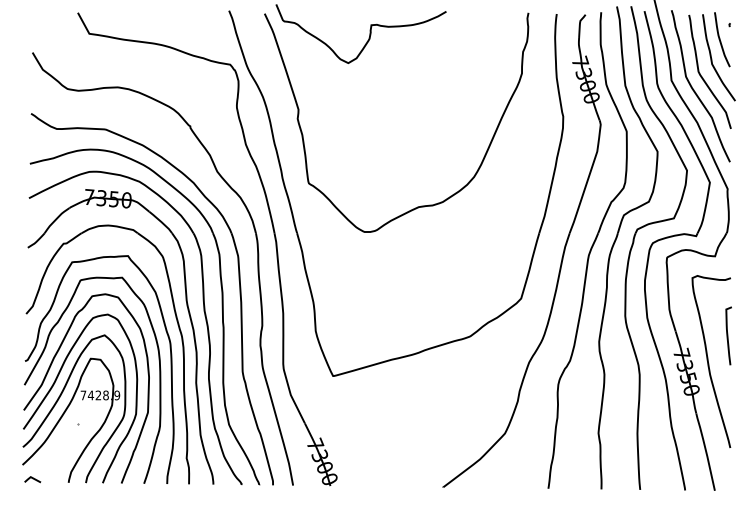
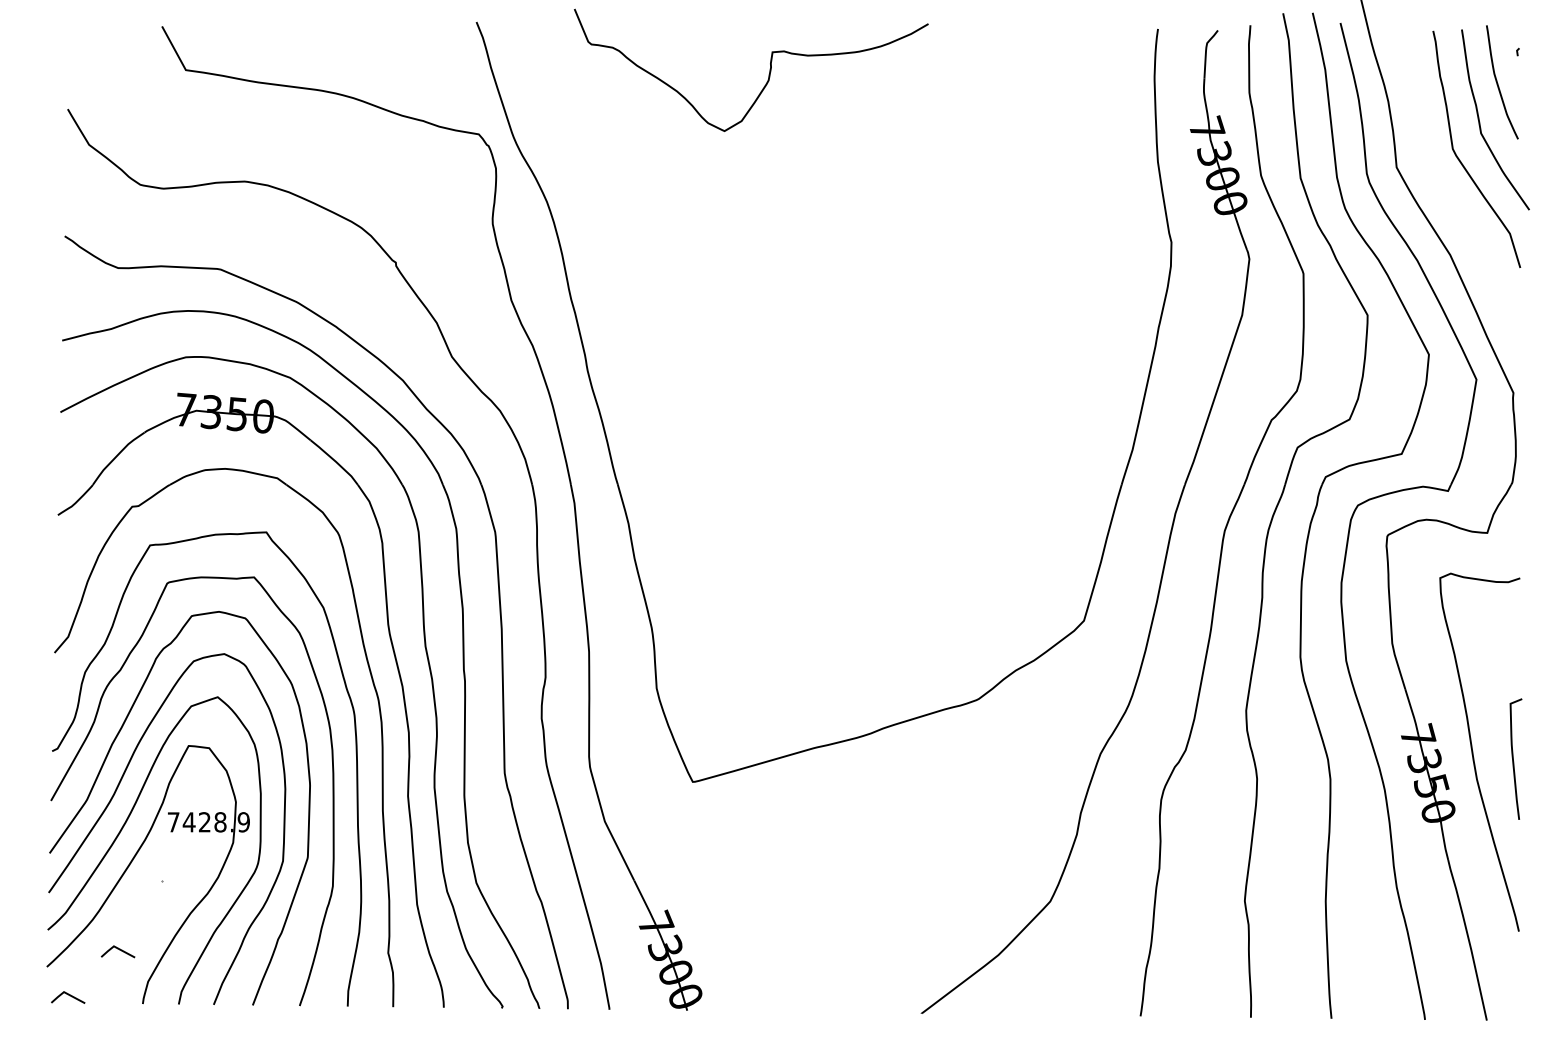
curve: (694, 89) -> (1444, 185), removed
curve: (417, 206) -> (868, 429), removed
curve: (728, 335) -> (1515, 757), moved
line: (56, 457) -> (117, 951), added

